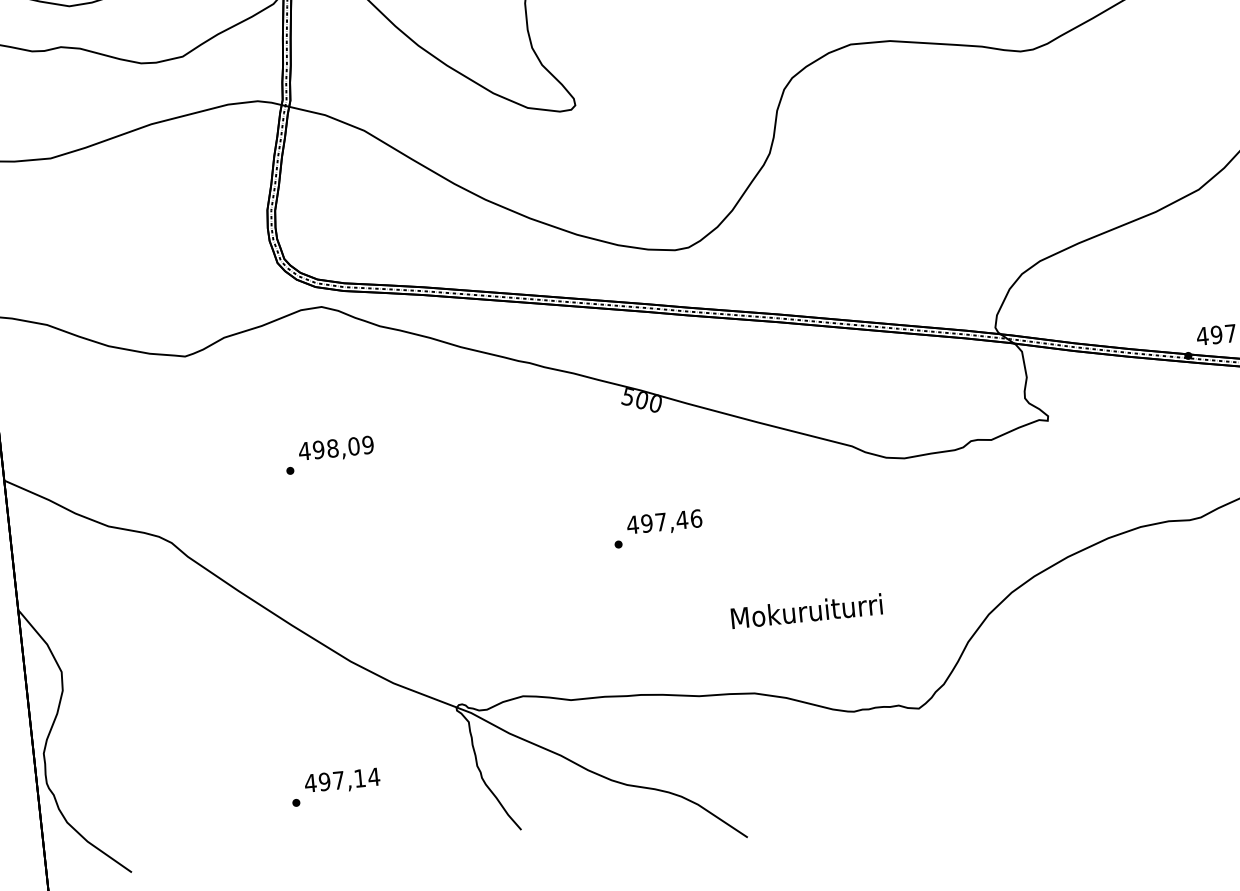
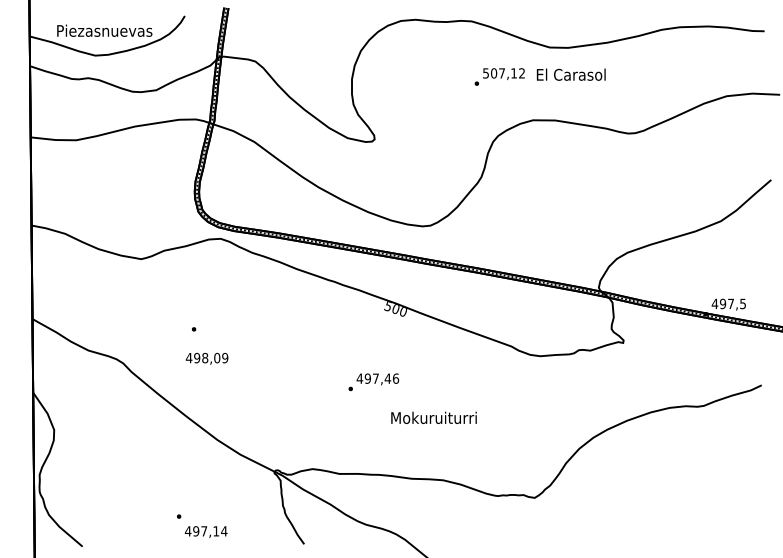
text: (335, 448) -> (206, 358), moved
text: (657, 529) -> (373, 382), moved
text: (805, 610) -> (433, 417), moved
text: (341, 780) -> (205, 531), moved

